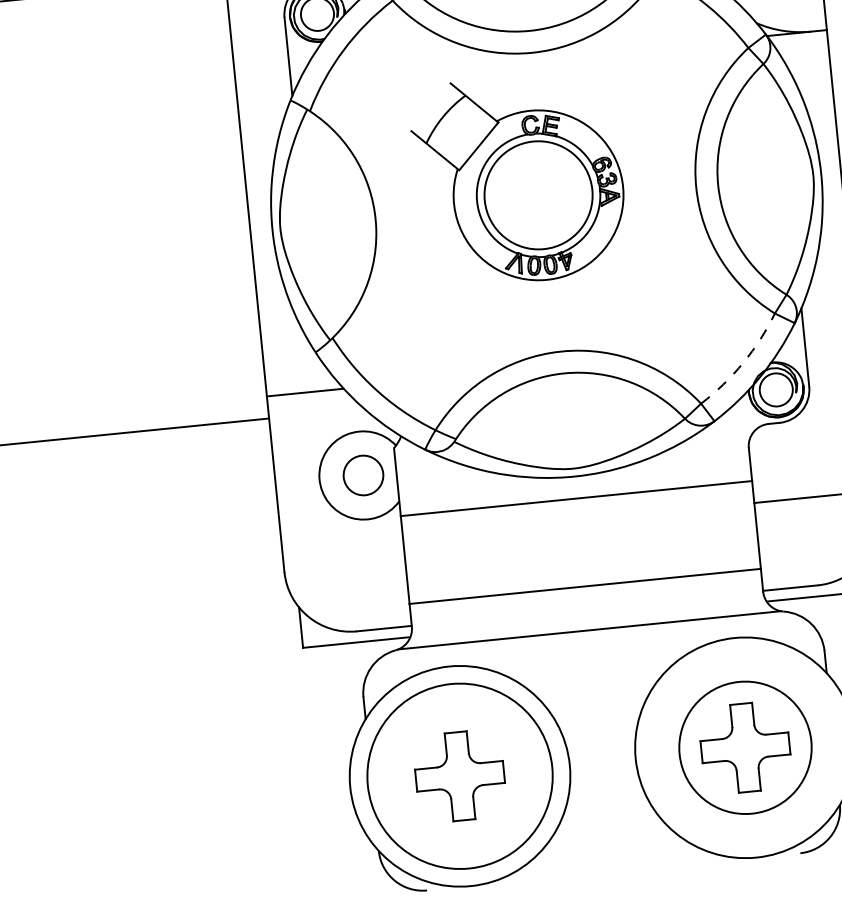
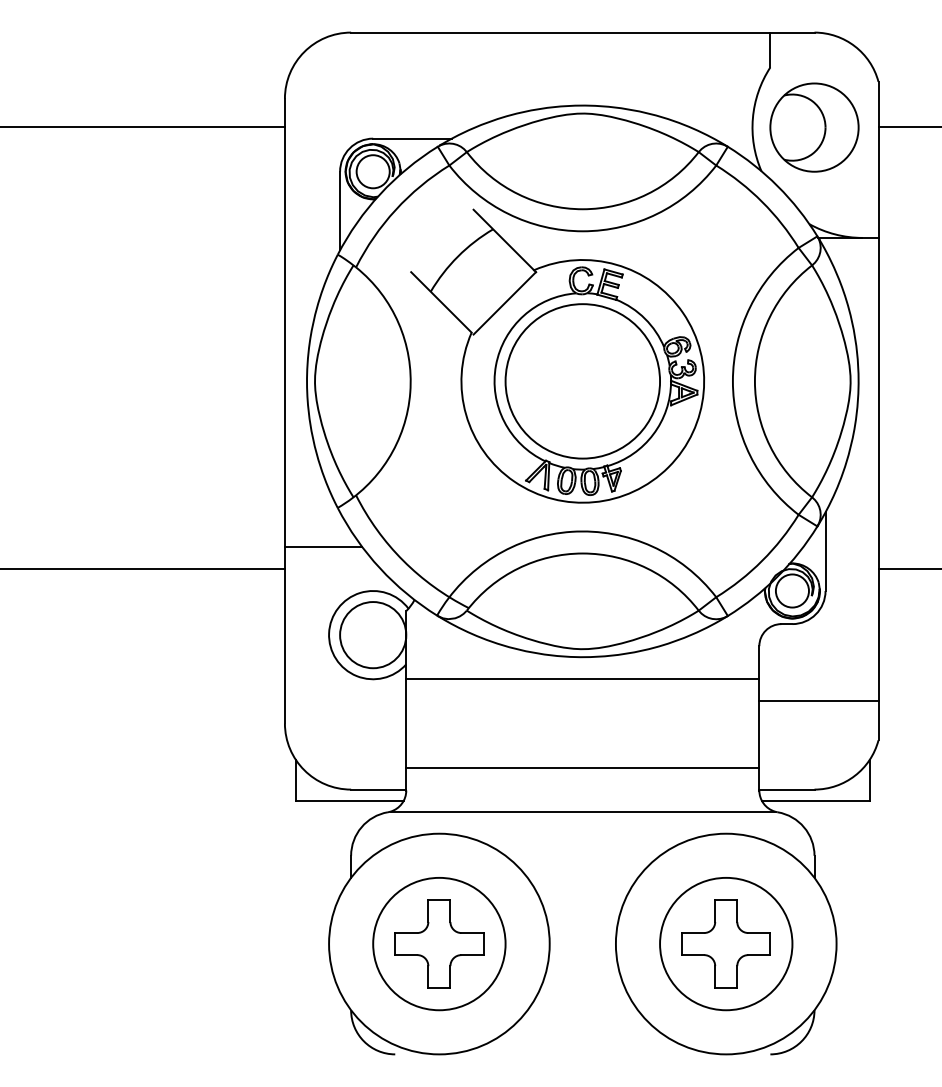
part: (519, 178) -> (557, 355), size x1.43
arc: (743, 362) -> (762, 560), dashed -> solid
circle: (363, 475) -> (373, 635), size x1.67
circle: (460, 775) -> (439, 943), size x0.71

